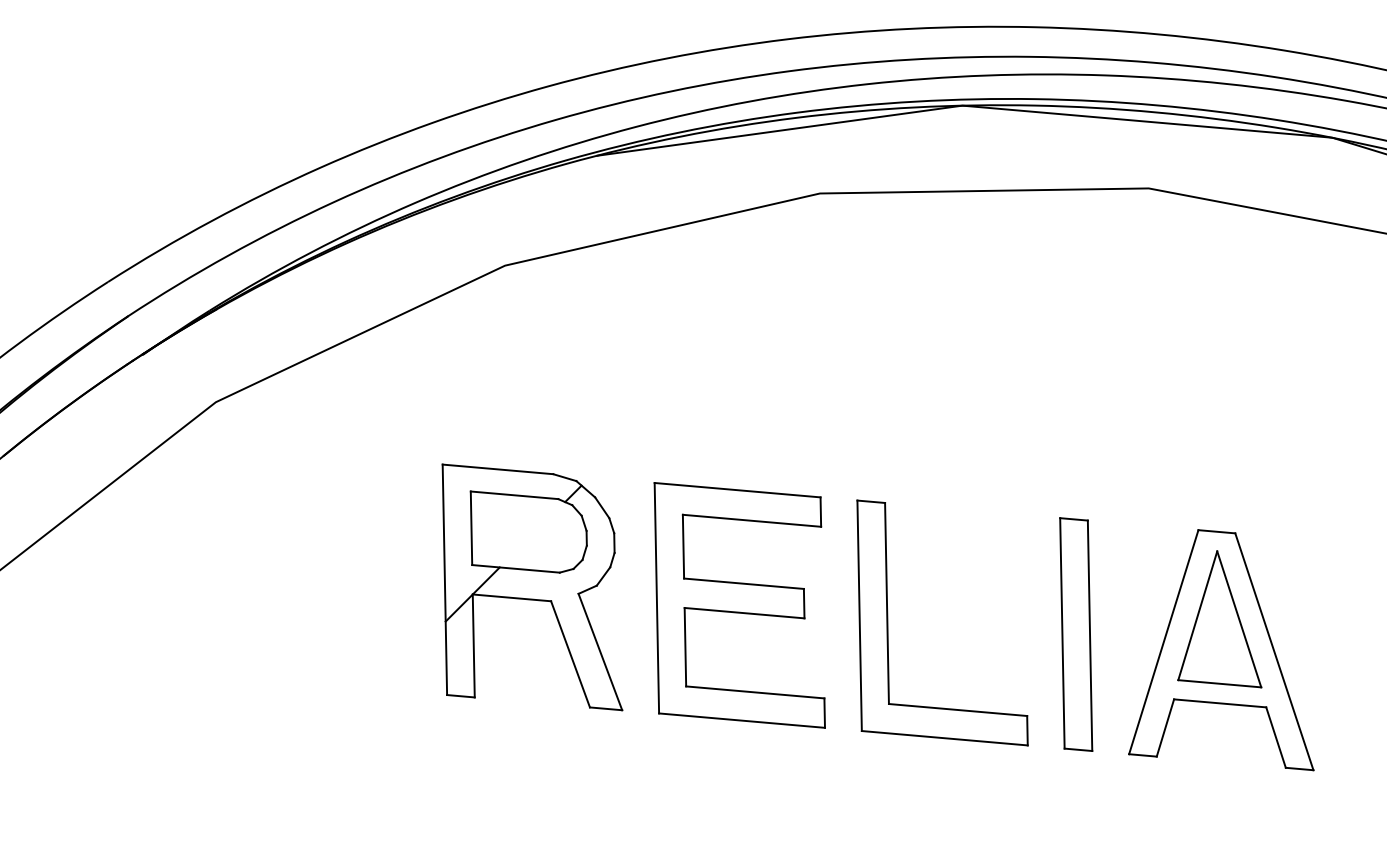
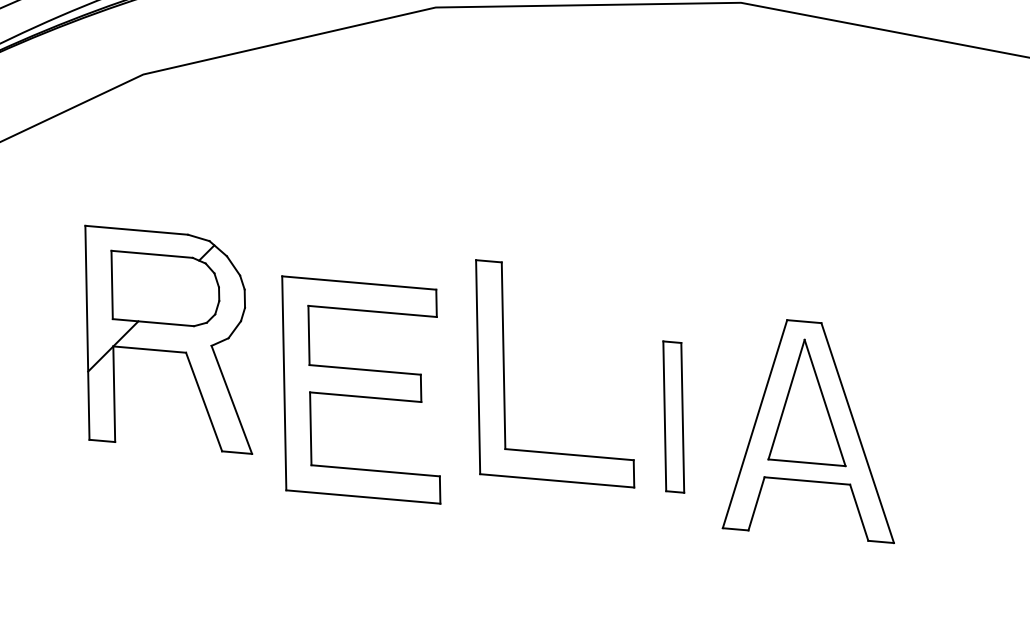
part: (532, 587) -> (168, 339), moved
part: (888, 622) -> (504, 373), moved
part: (1076, 634) -> (673, 417), size x0.7

